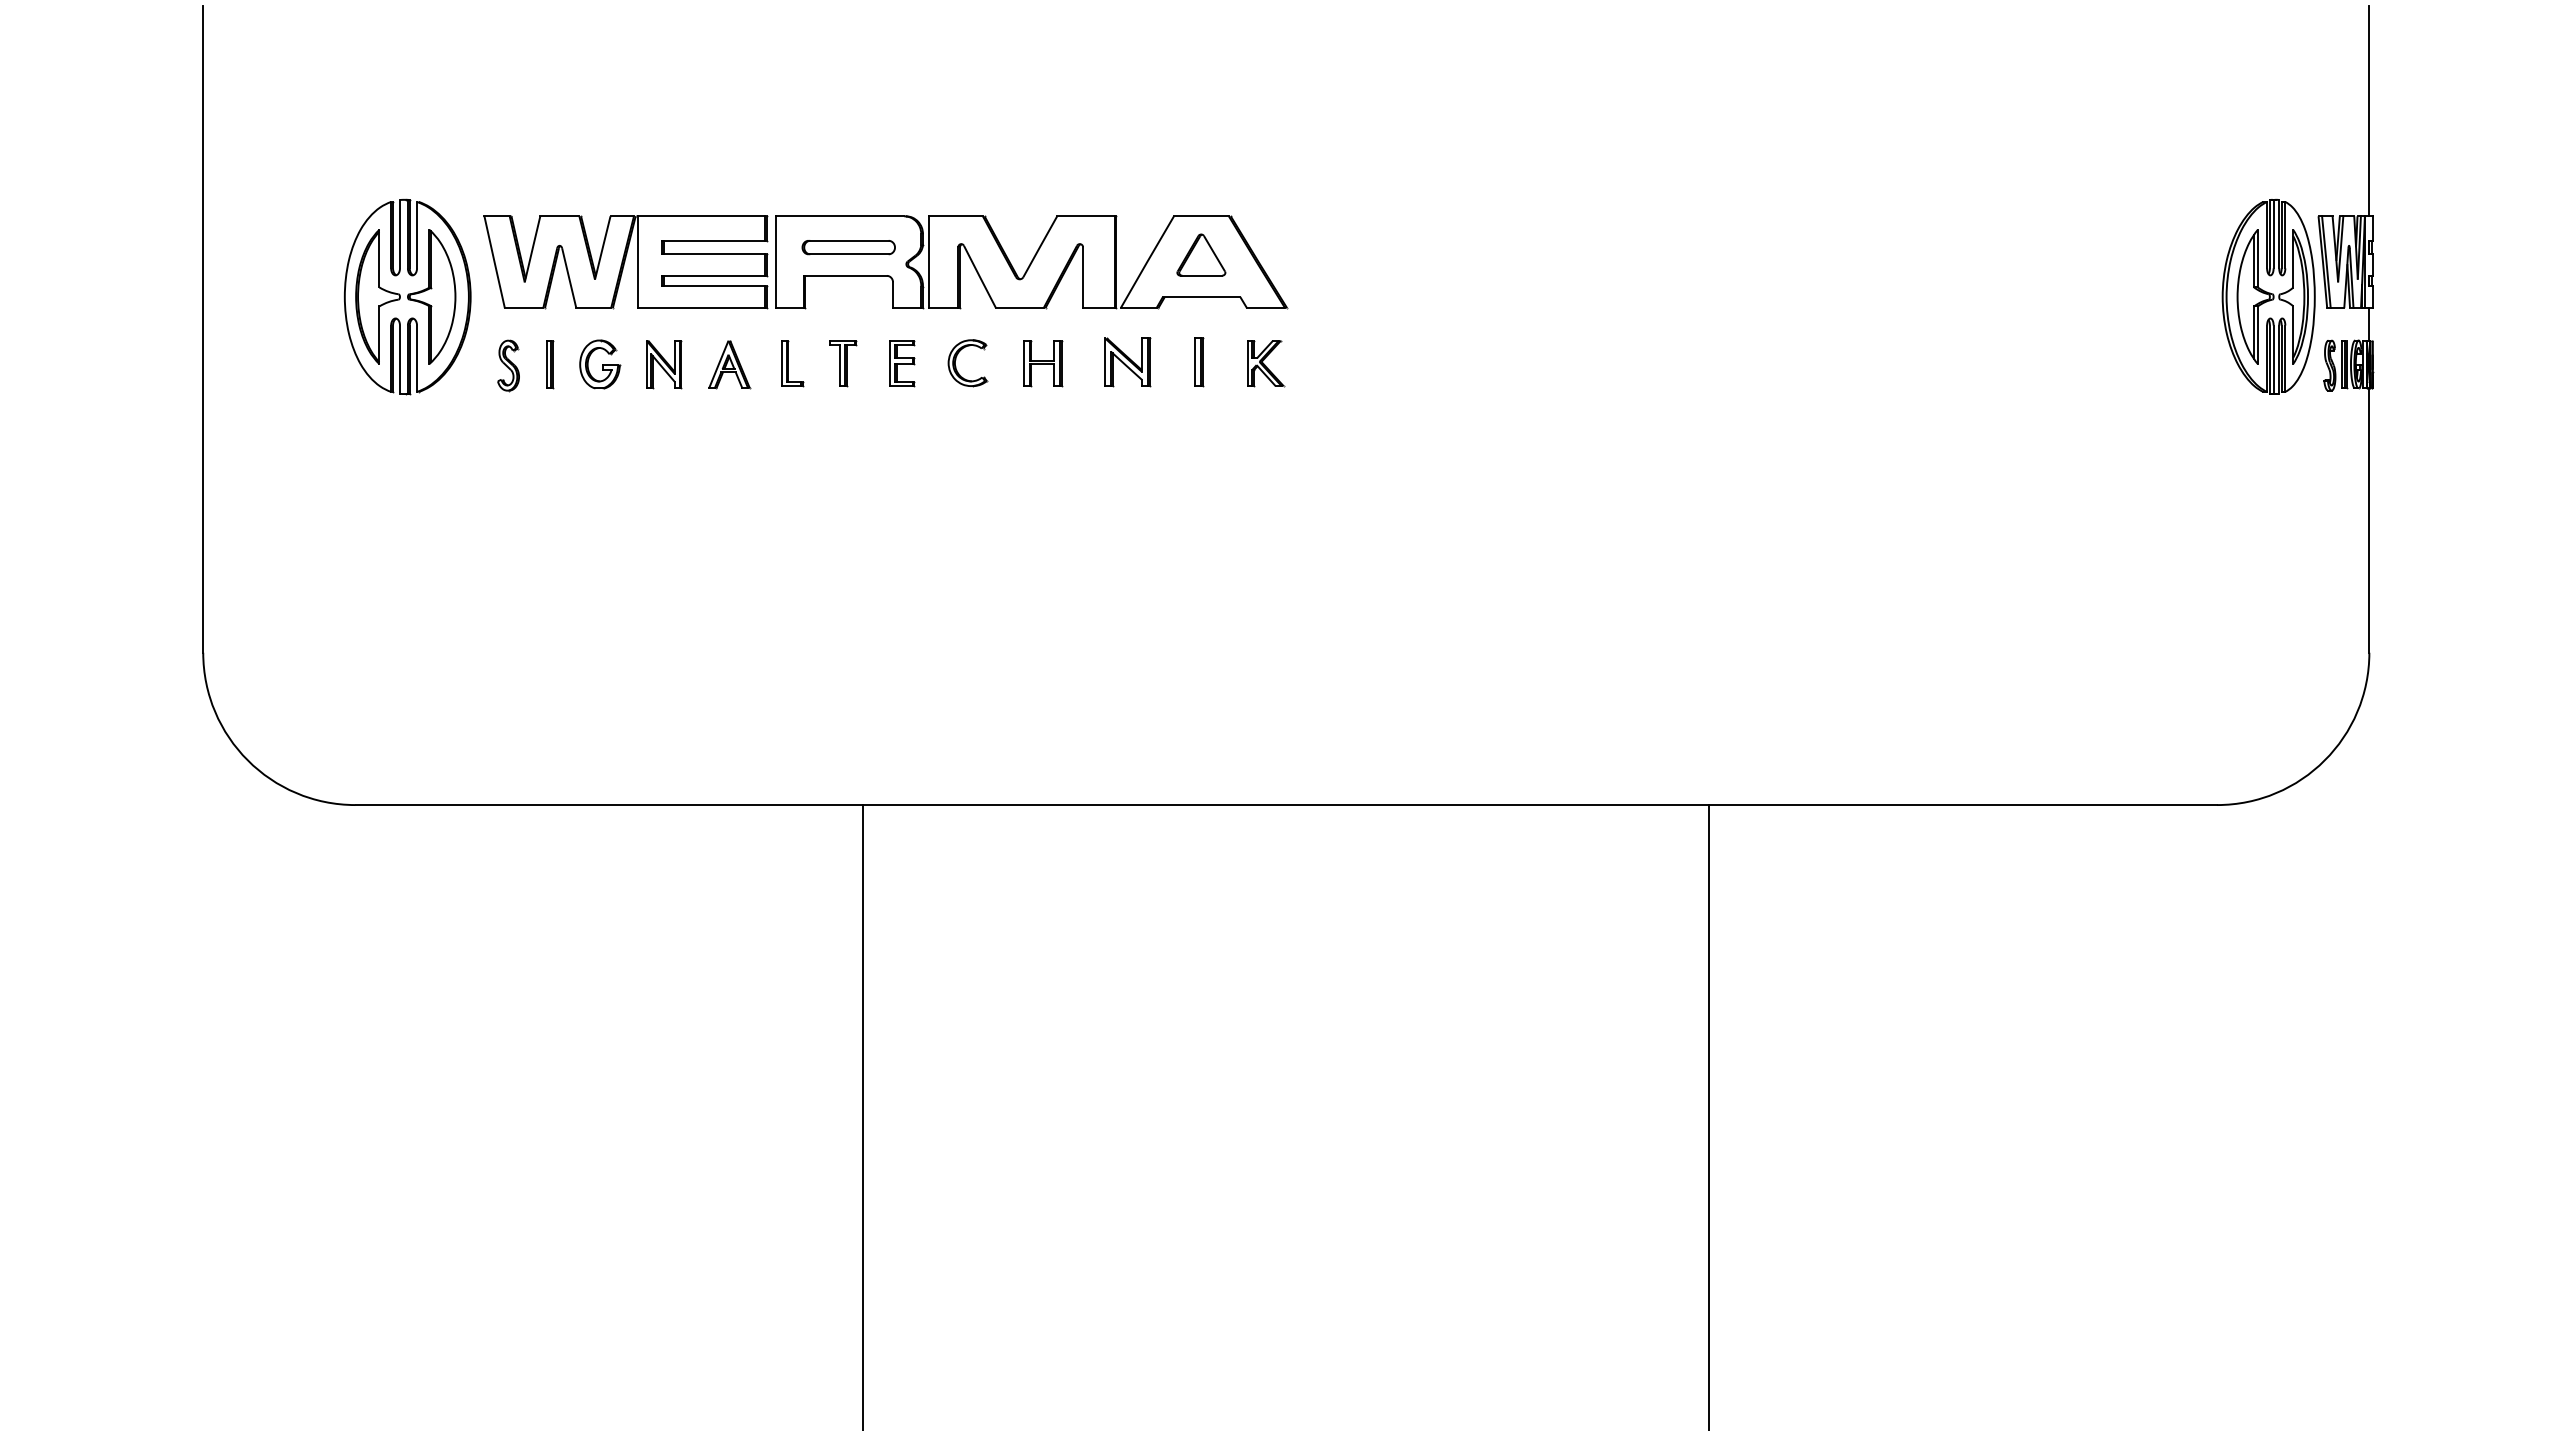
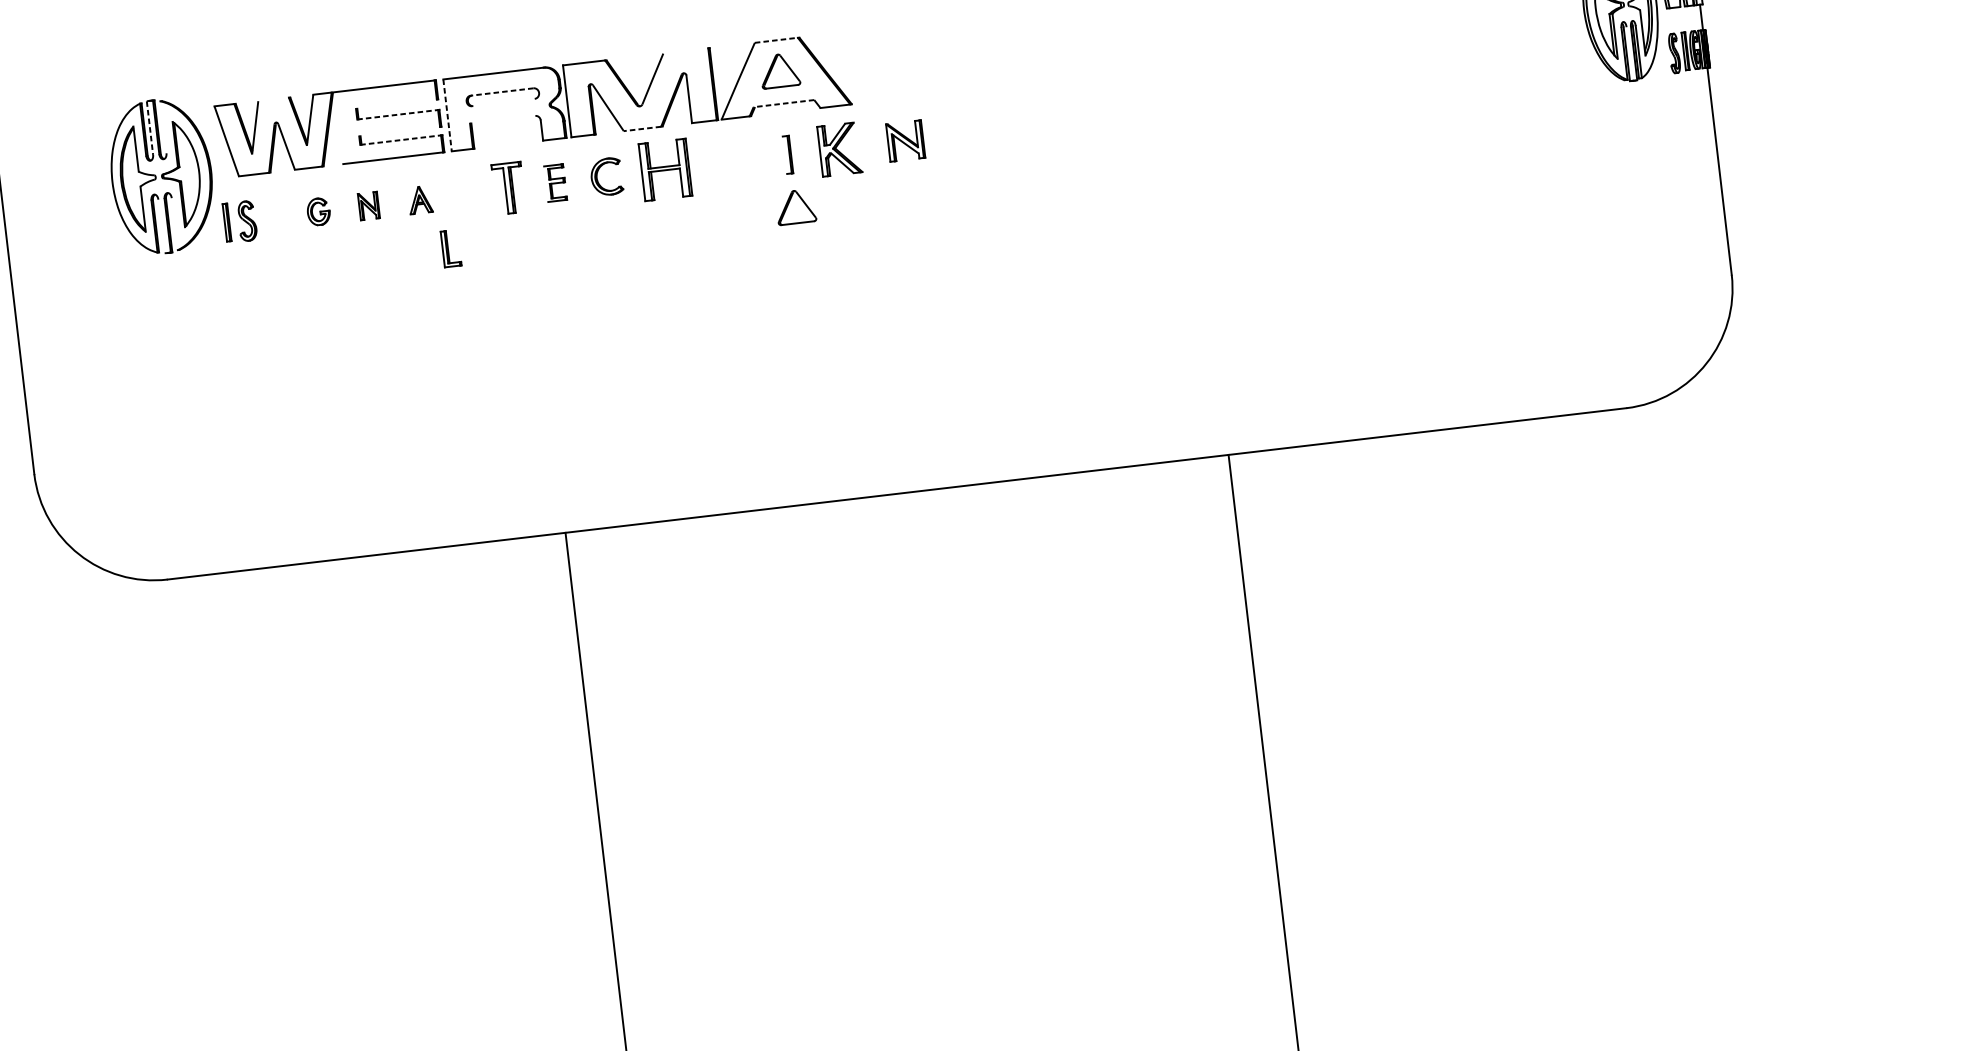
line: (559, 216) -> (273, 99), removed
line: (1085, 216) -> (685, 51), removed
line: (1201, 216) -> (776, 40), solid -> dashed
line: (399, 234) -> (149, 128), solid -> dashed
line: (417, 234) -> (163, 126), removed
line: (713, 240) -> (396, 104), removed
line: (848, 240) -> (502, 91), solid -> dashed
line: (713, 254) -> (397, 115), solid -> dashed
line: (848, 254) -> (503, 102), removed
line: (637, 262) -> (338, 128), removed
line: (776, 262) -> (447, 115), solid -> dashed
line: (713, 275) -> (399, 131), removed
line: (844, 275) -> (502, 119), removed
line: (713, 286) -> (400, 140), solid -> dashed
line: (1201, 297) -> (783, 103), solid -> dashed
line: (1019, 308) -> (642, 129), solid -> dashed
line: (417, 358) -> (175, 223), removed
line: (399, 359) -> (161, 226), removed
line: (2273, 359) -> (1629, 53), removed
part: (1127, 362) -> (905, 141), moved
line: (1195, 362) -> (785, 155), removed
part: (792, 363) -> (451, 248), moved
part: (843, 363) -> (509, 188), size x1.4
line: (890, 363) -> (546, 184), removed
part: (1043, 363) -> (666, 170), size x1.6
part: (1266, 363) -> (840, 149), size x1.4
part: (550, 364) -> (227, 222), moved
part: (600, 364) -> (319, 211), size x0.7
part: (664, 364) -> (369, 205), size x0.7
part: (729, 364) -> (420, 199), size x0.7
part: (1201, 428) -> (795, 206), added

